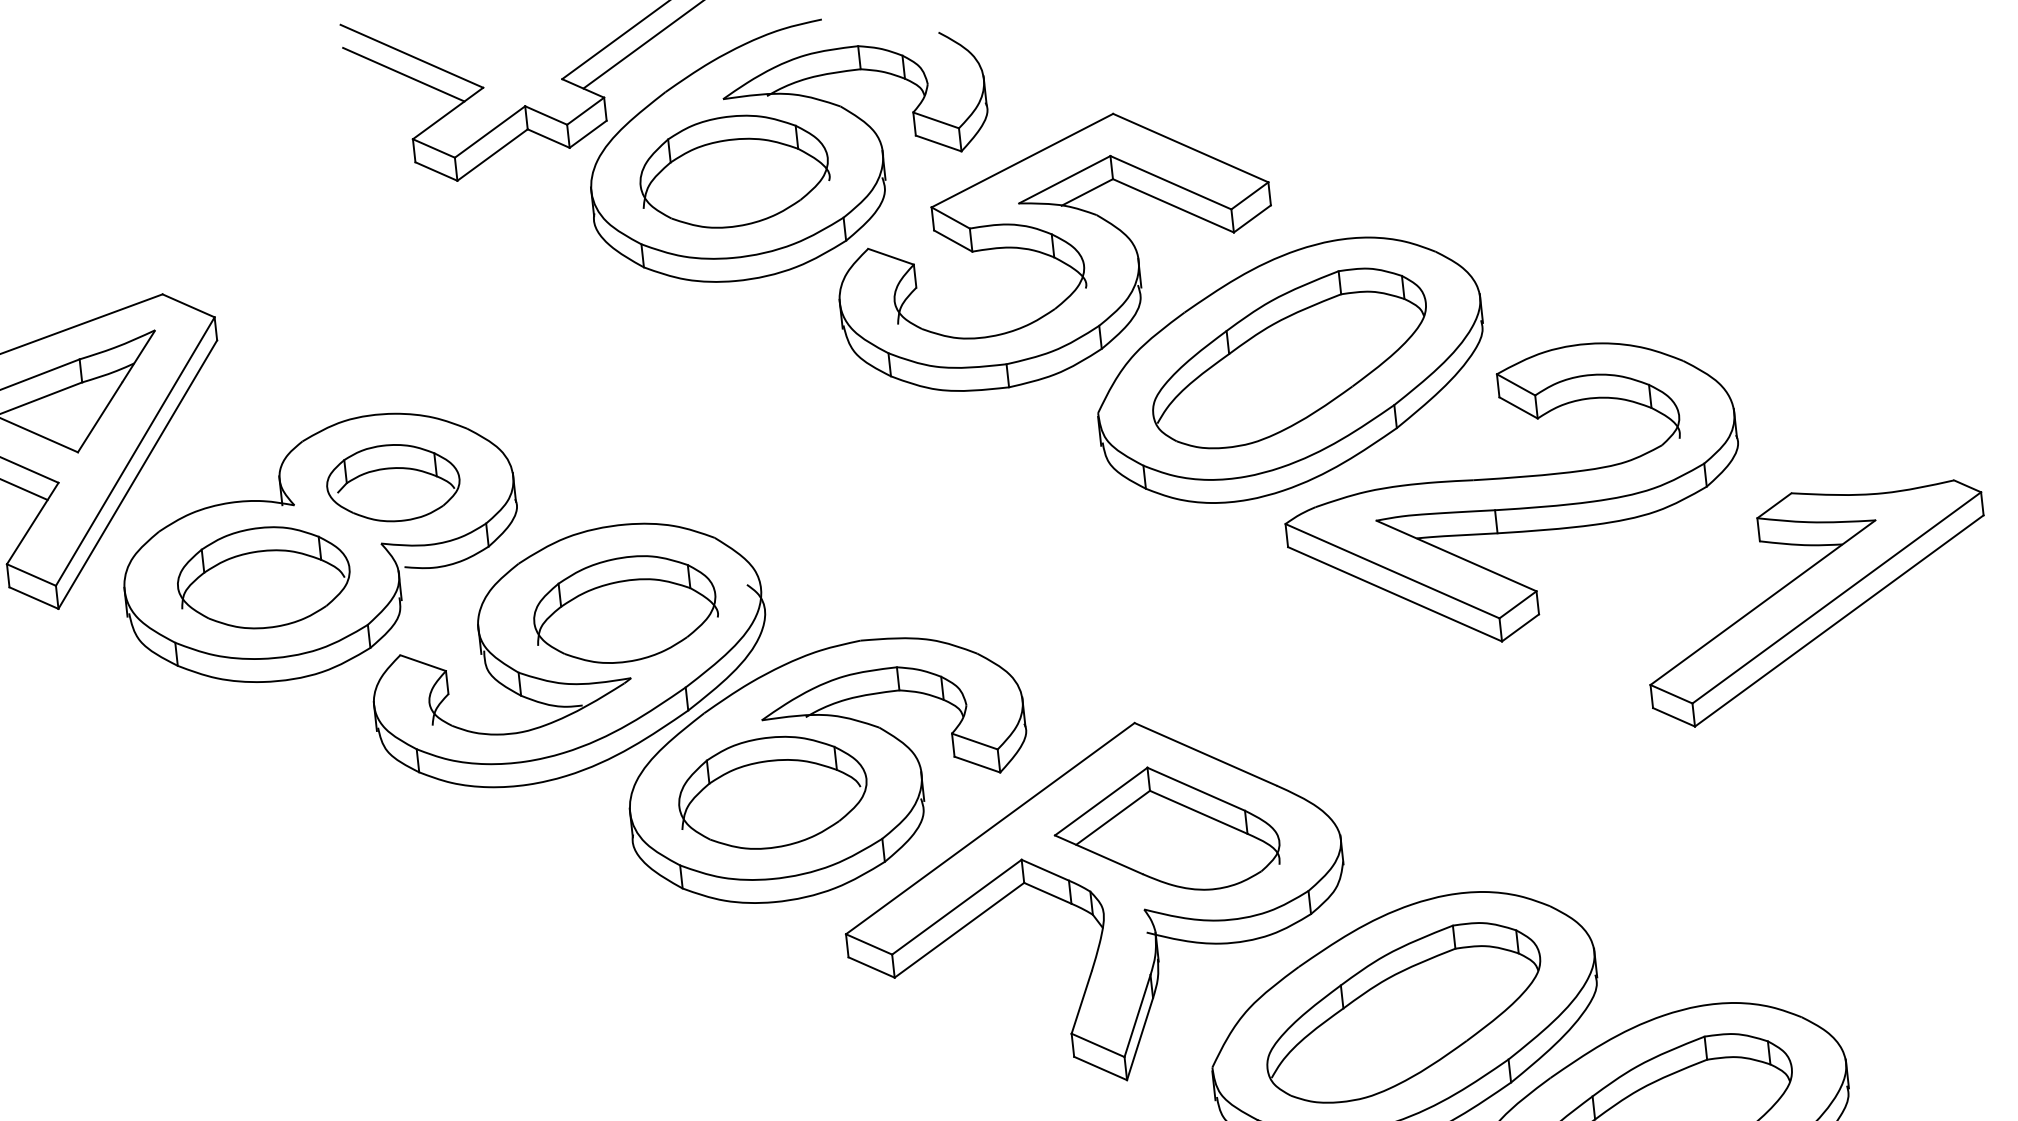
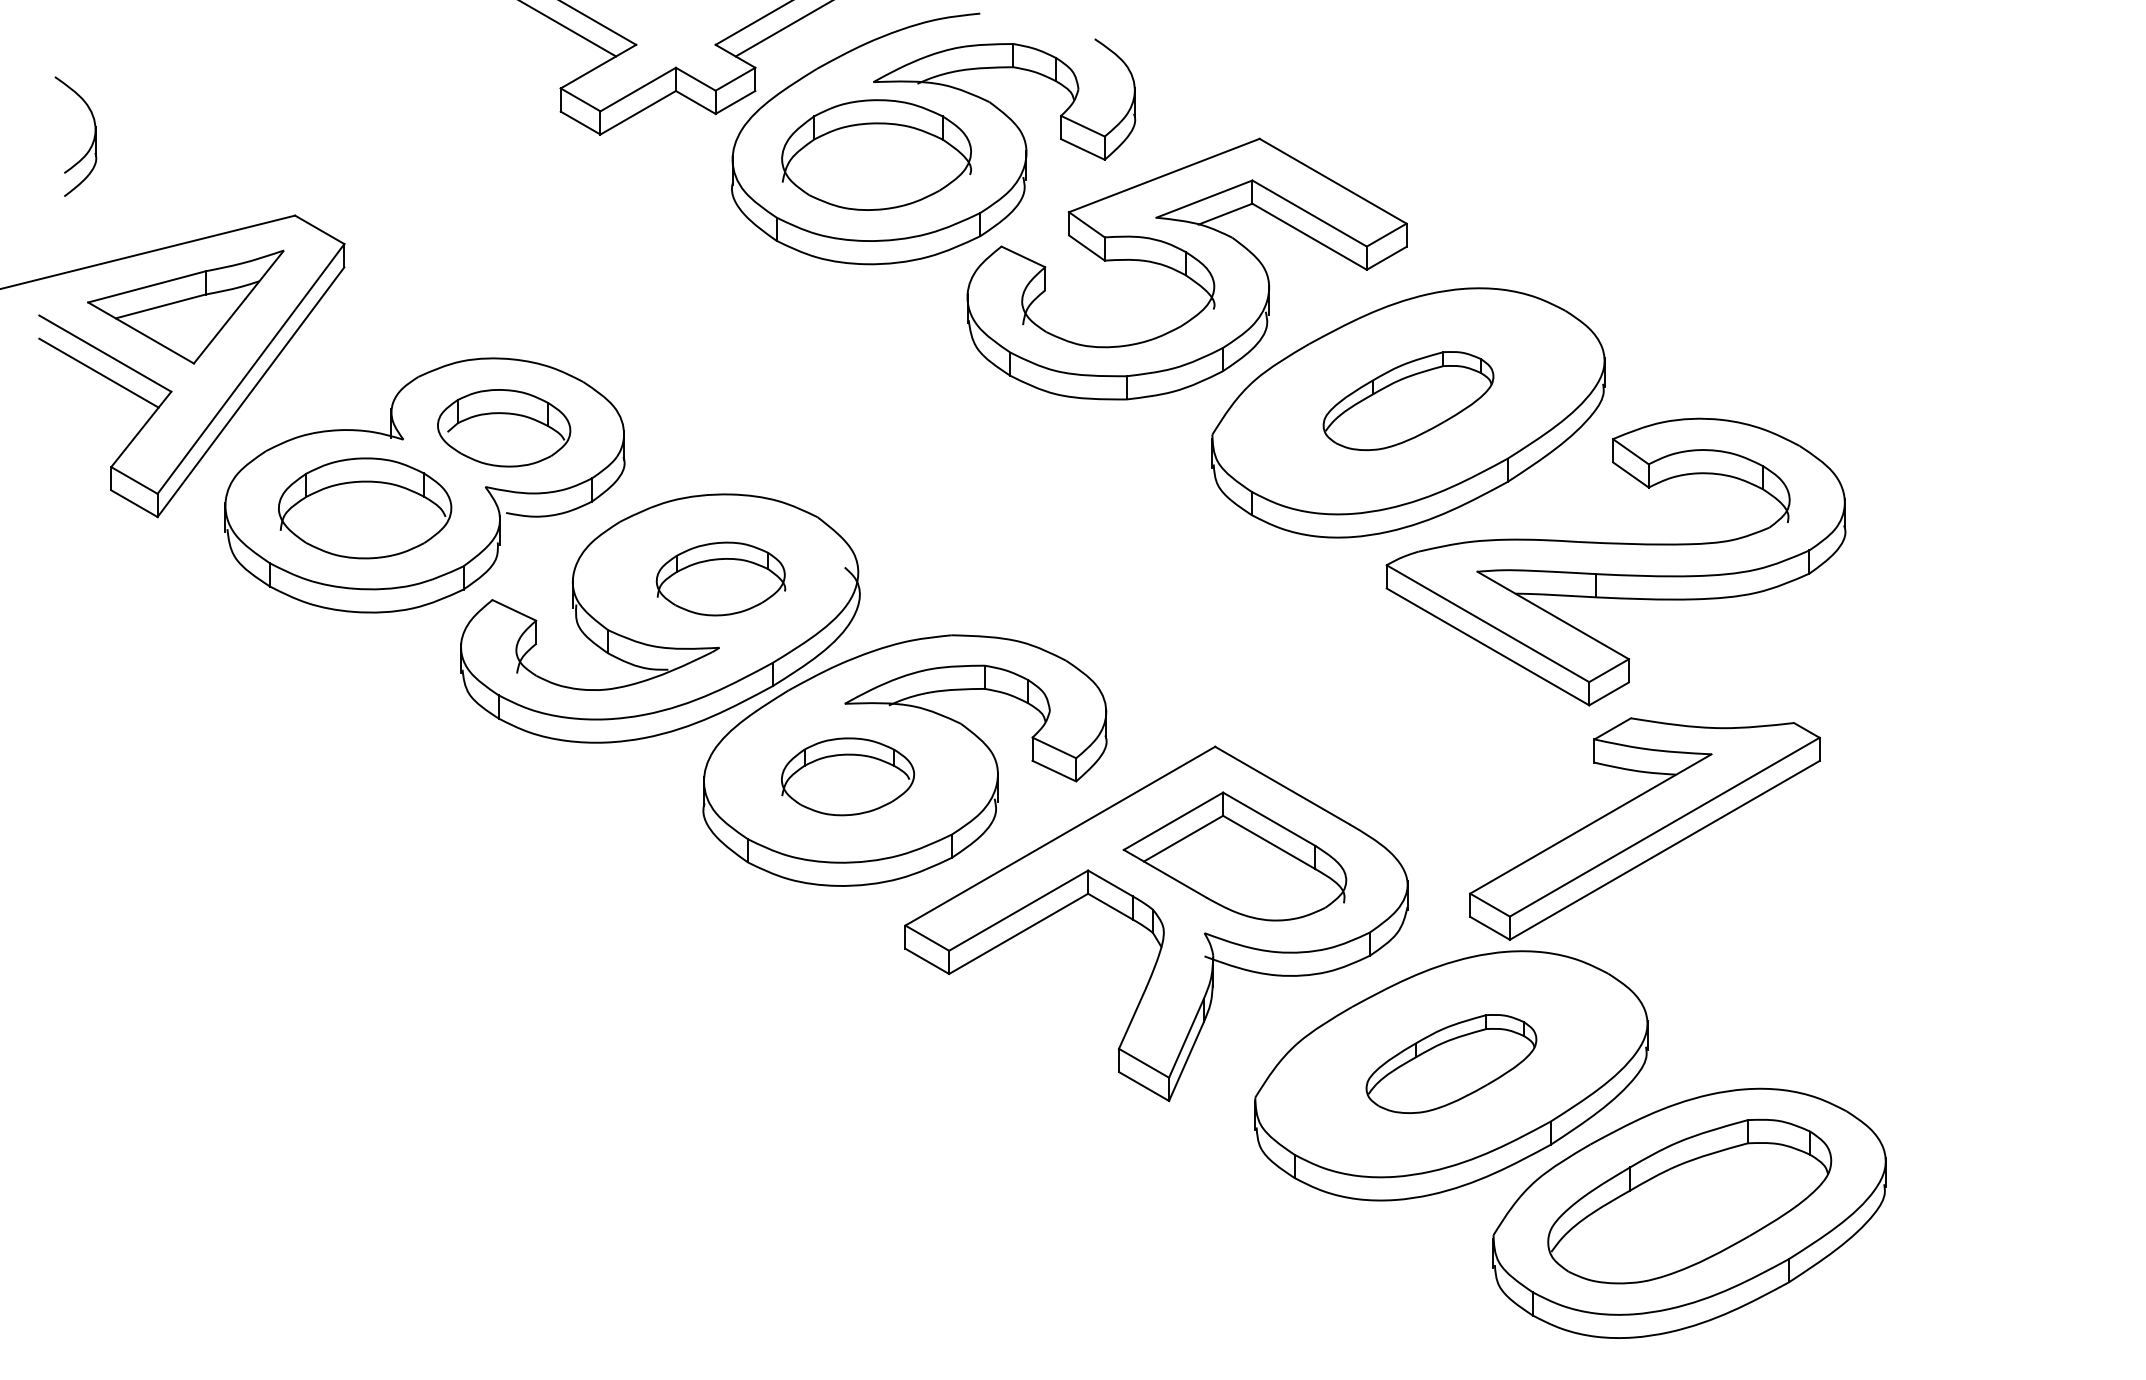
part: (1289, 357) -> (1408, 400), size x0.6
part: (1816, 601) -> (1644, 828), moved
part: (624, 609) -> (720, 578), size x0.7
part: (772, 792) -> (847, 776), size x0.7
part: (1403, 1012) -> (1451, 1063), size x0.6

